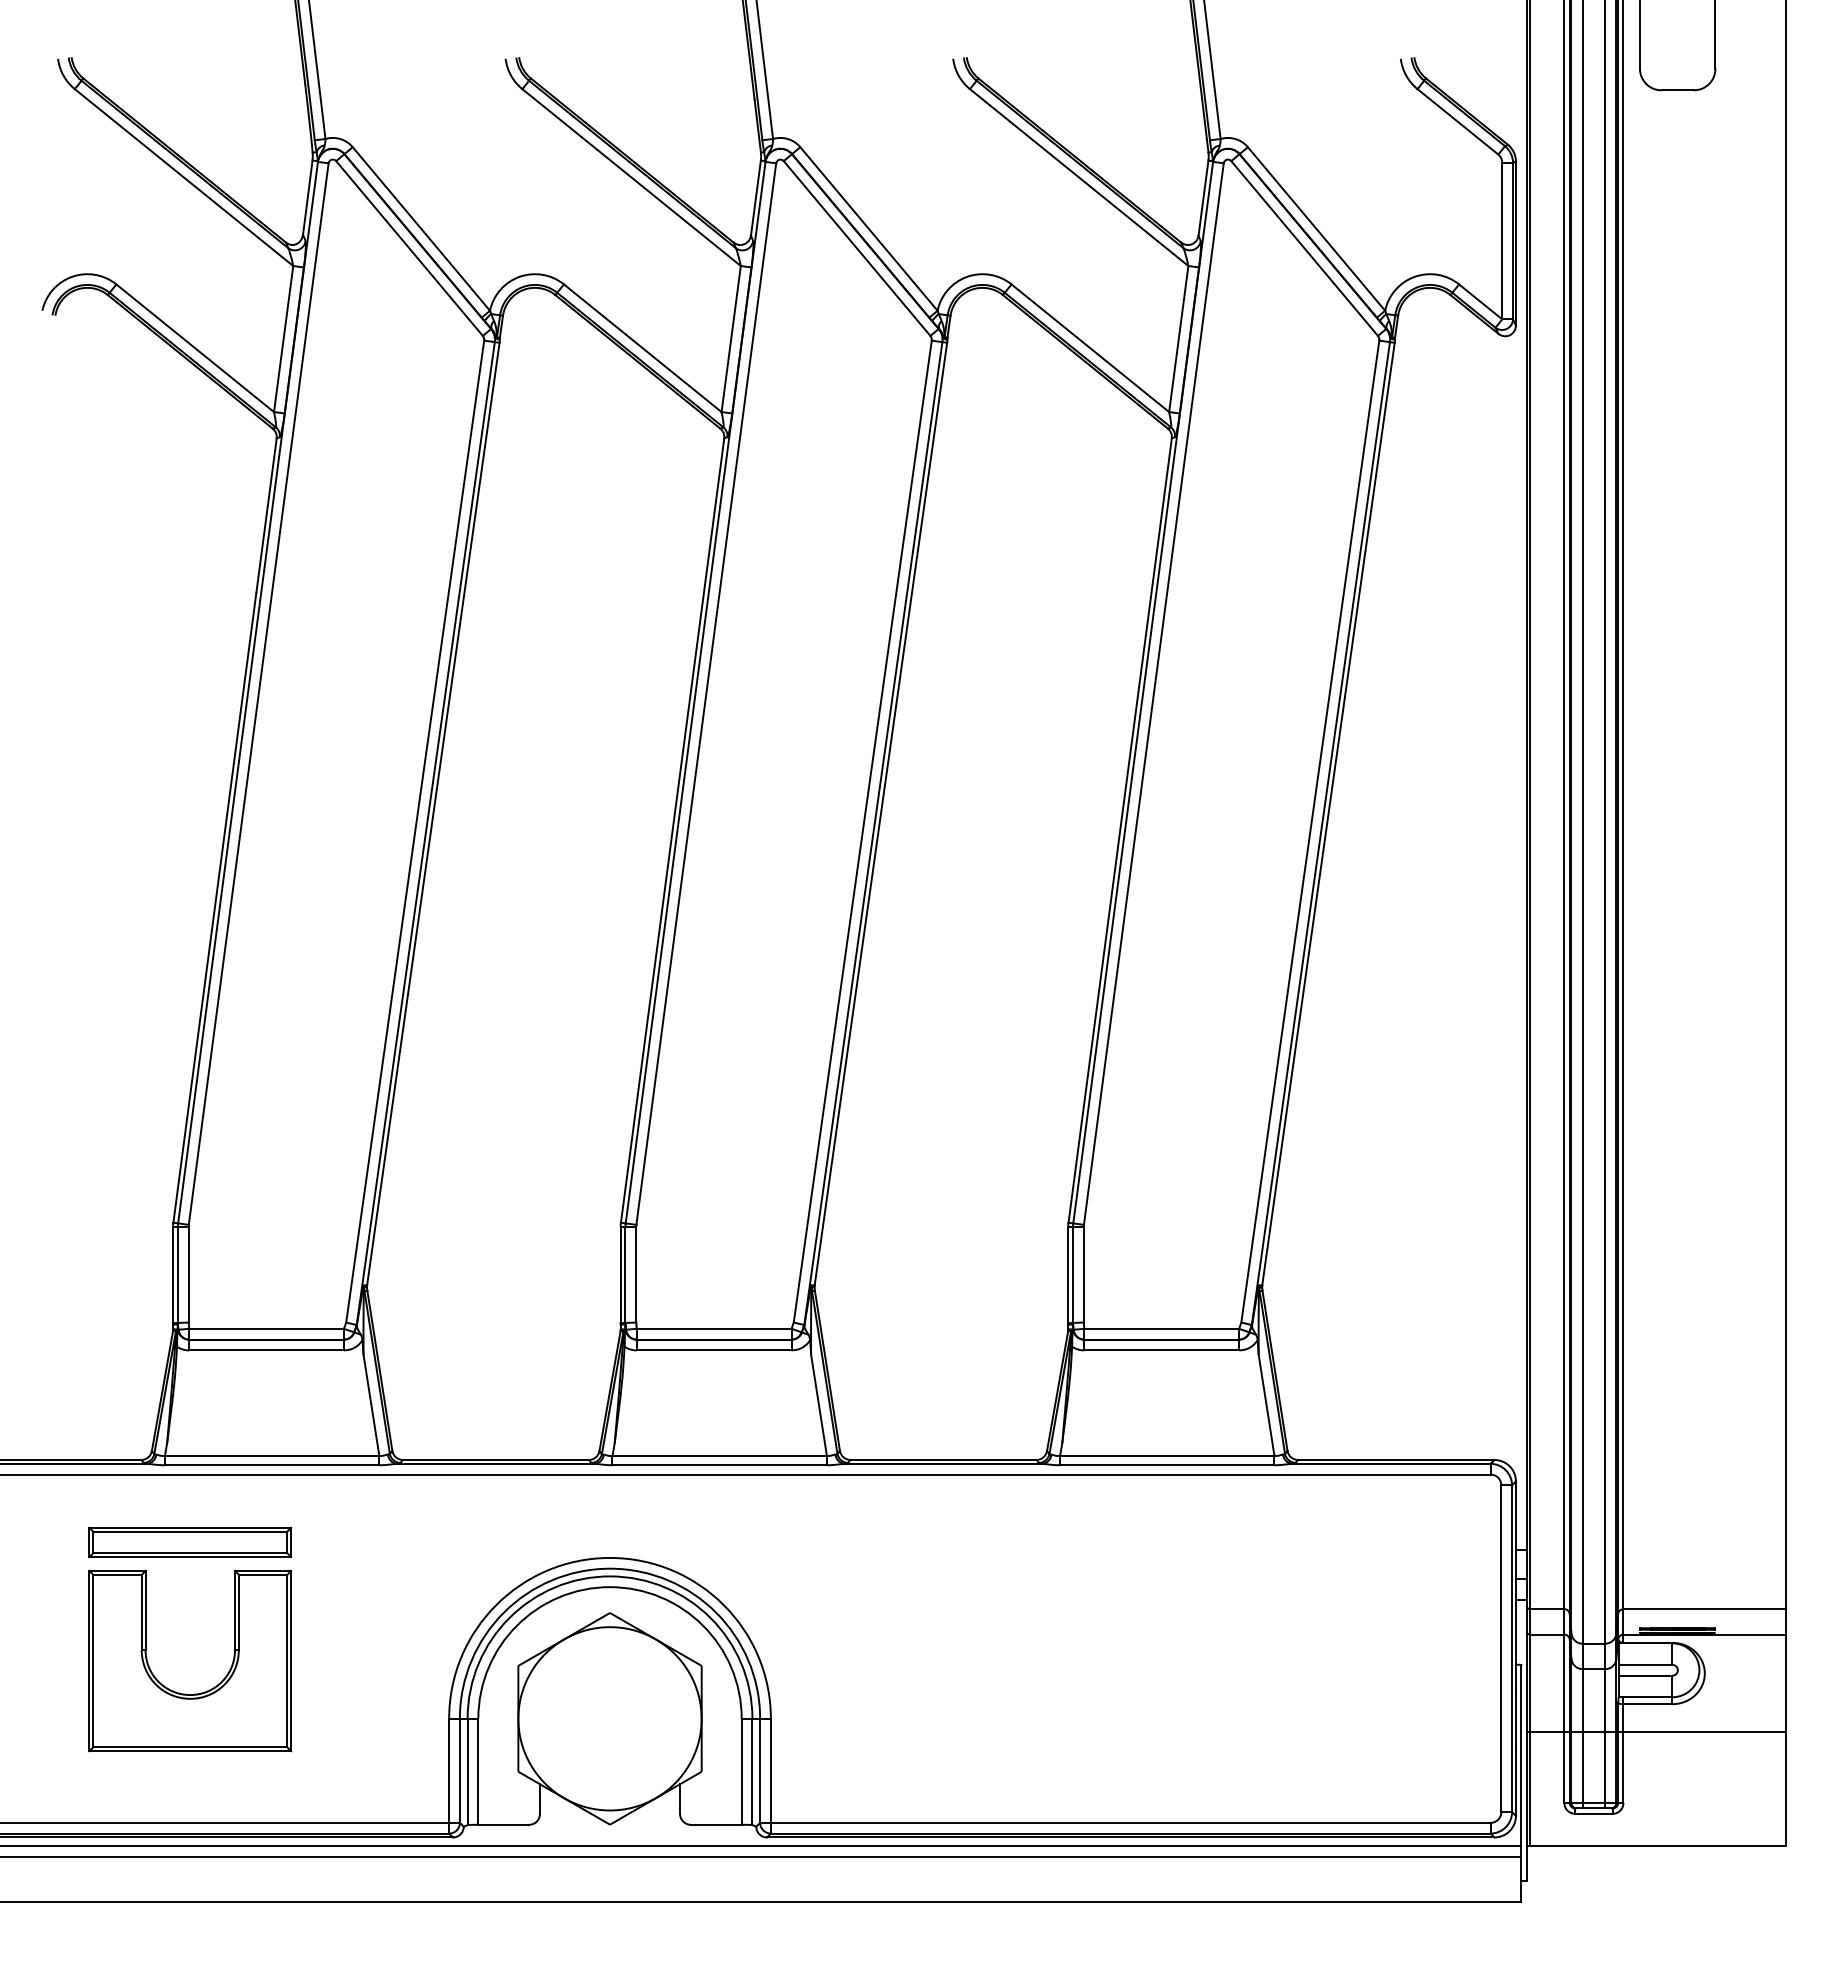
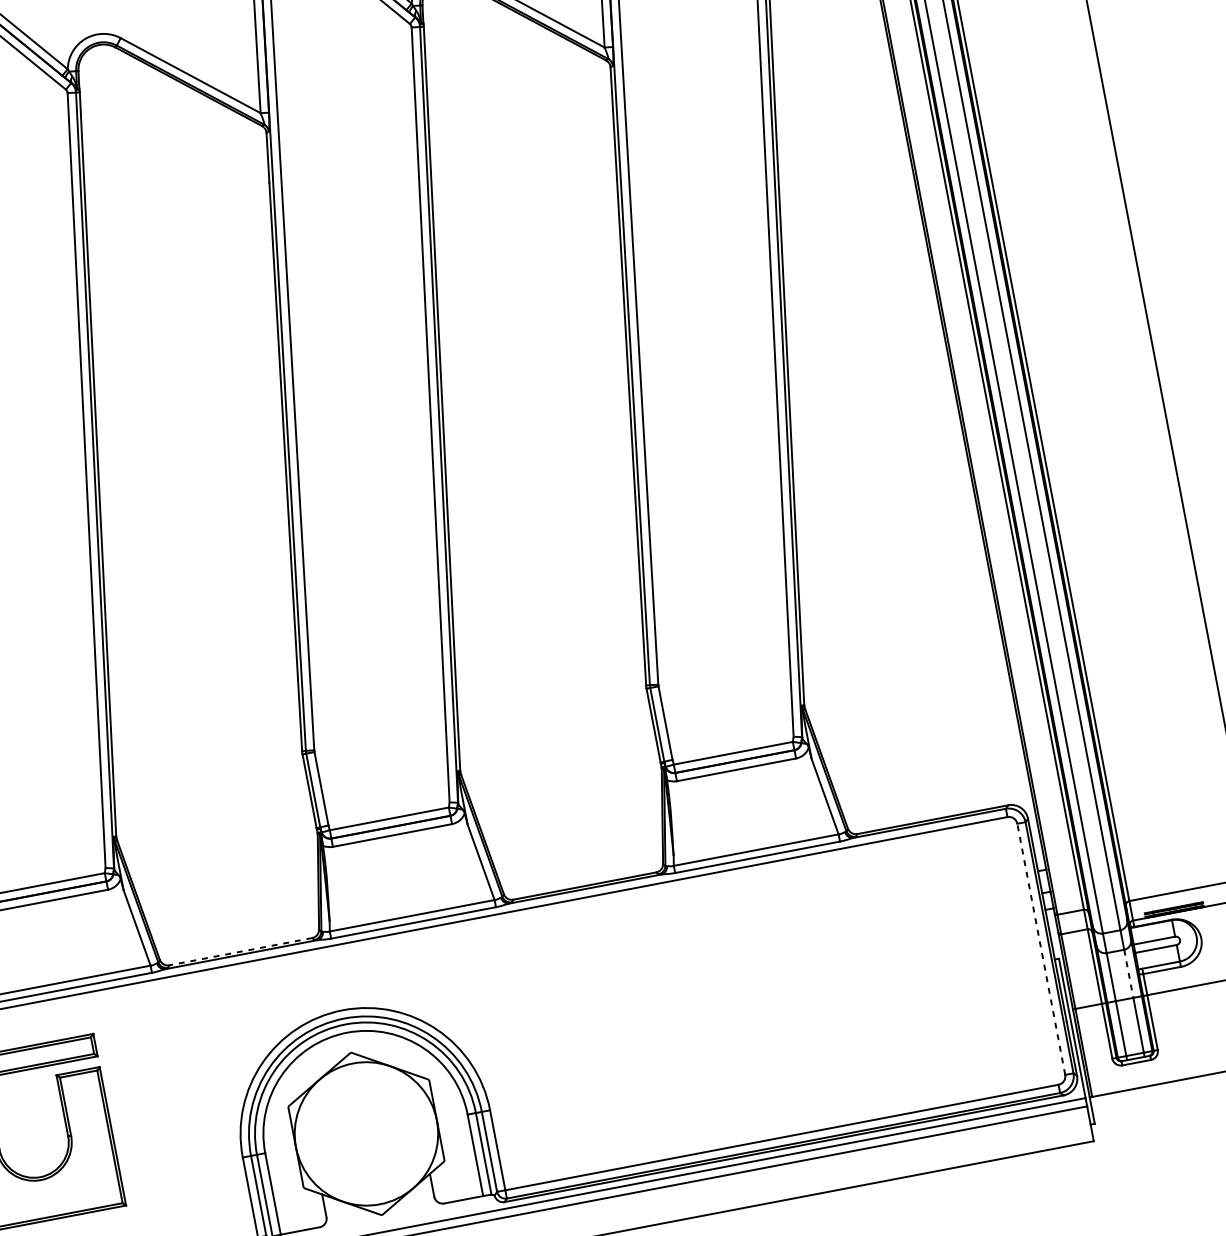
line: (495, 1459) -> (240, 951), solid -> dashed
line: (1501, 1648) -> (1041, 949), solid -> dashed
line: (1605, 1700) -> (1128, 973), solid -> dashed

